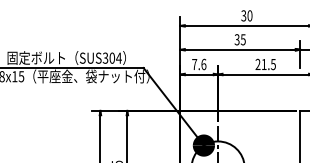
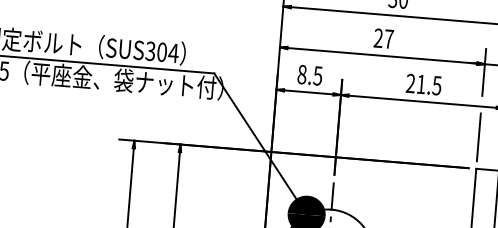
text: (239, 39) -> (382, 38), 35 -> 27
text: (199, 64) -> (310, 75), 7.6 -> 8.5
line: (300, 92) -> (479, 137), added

